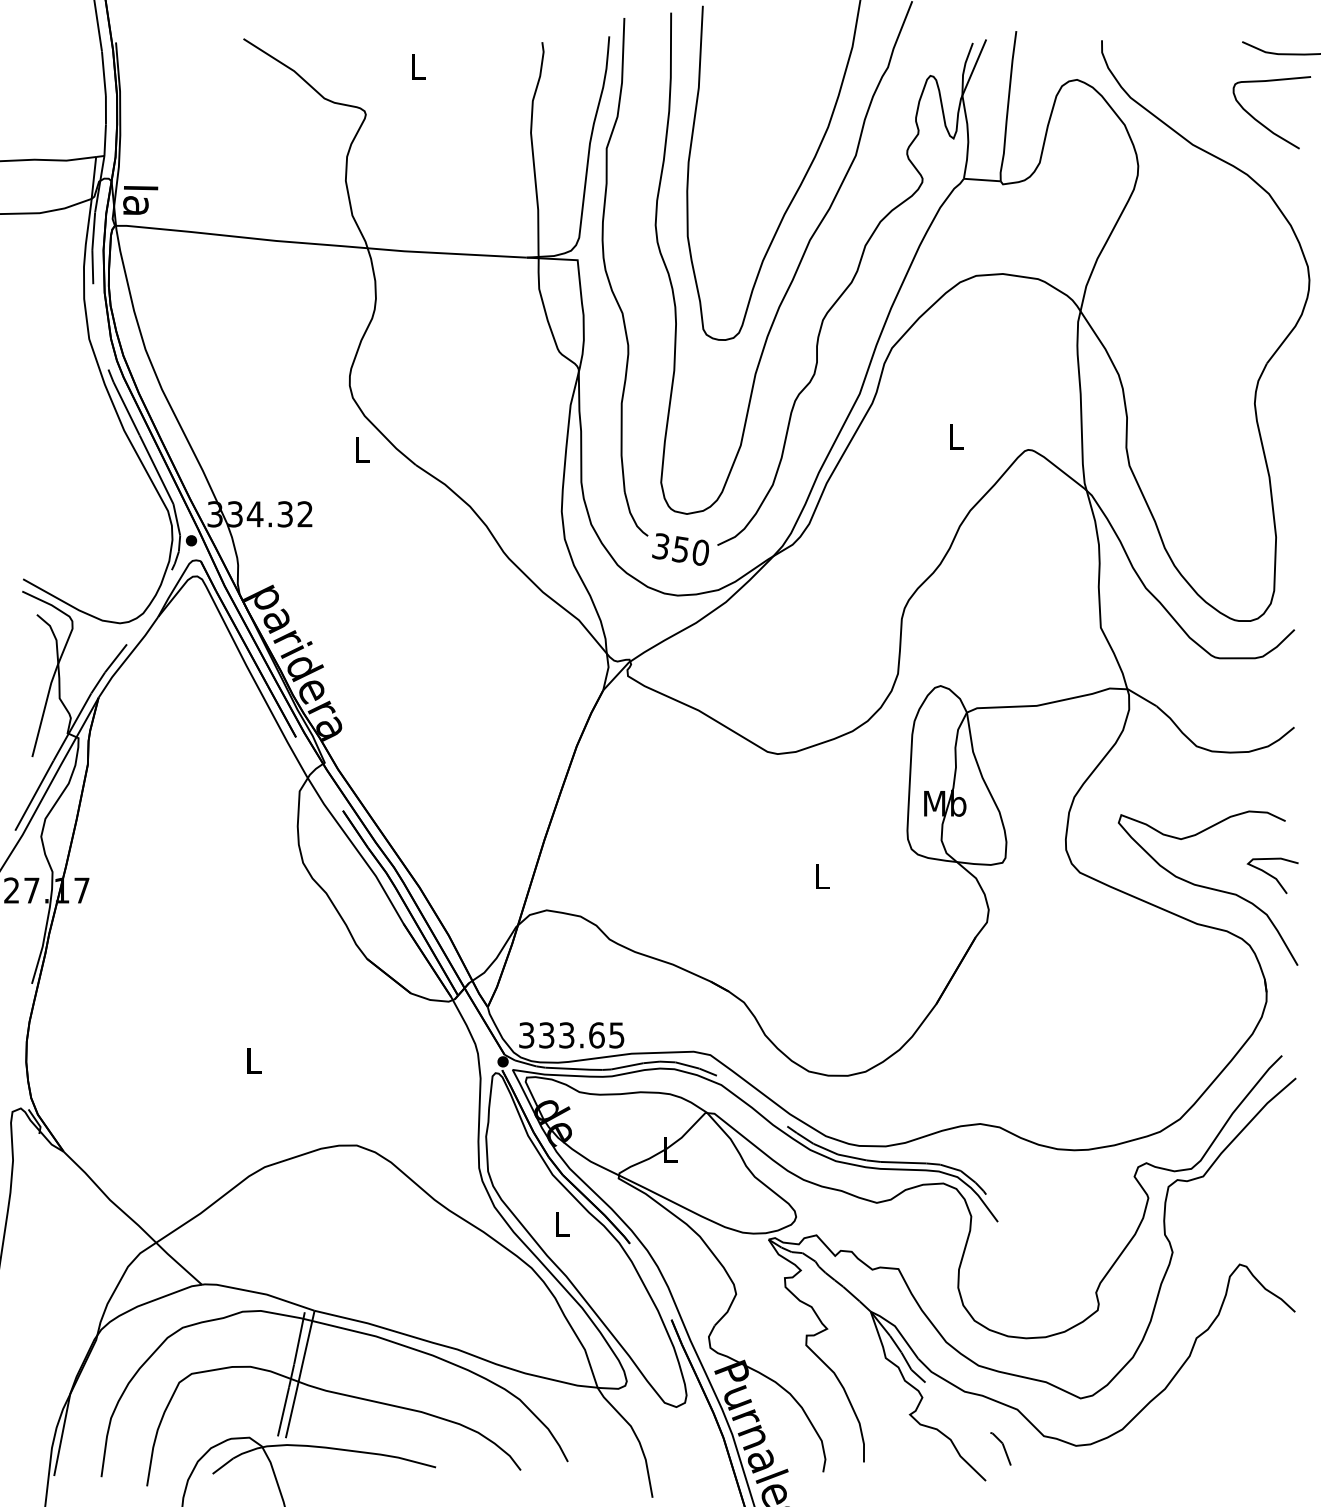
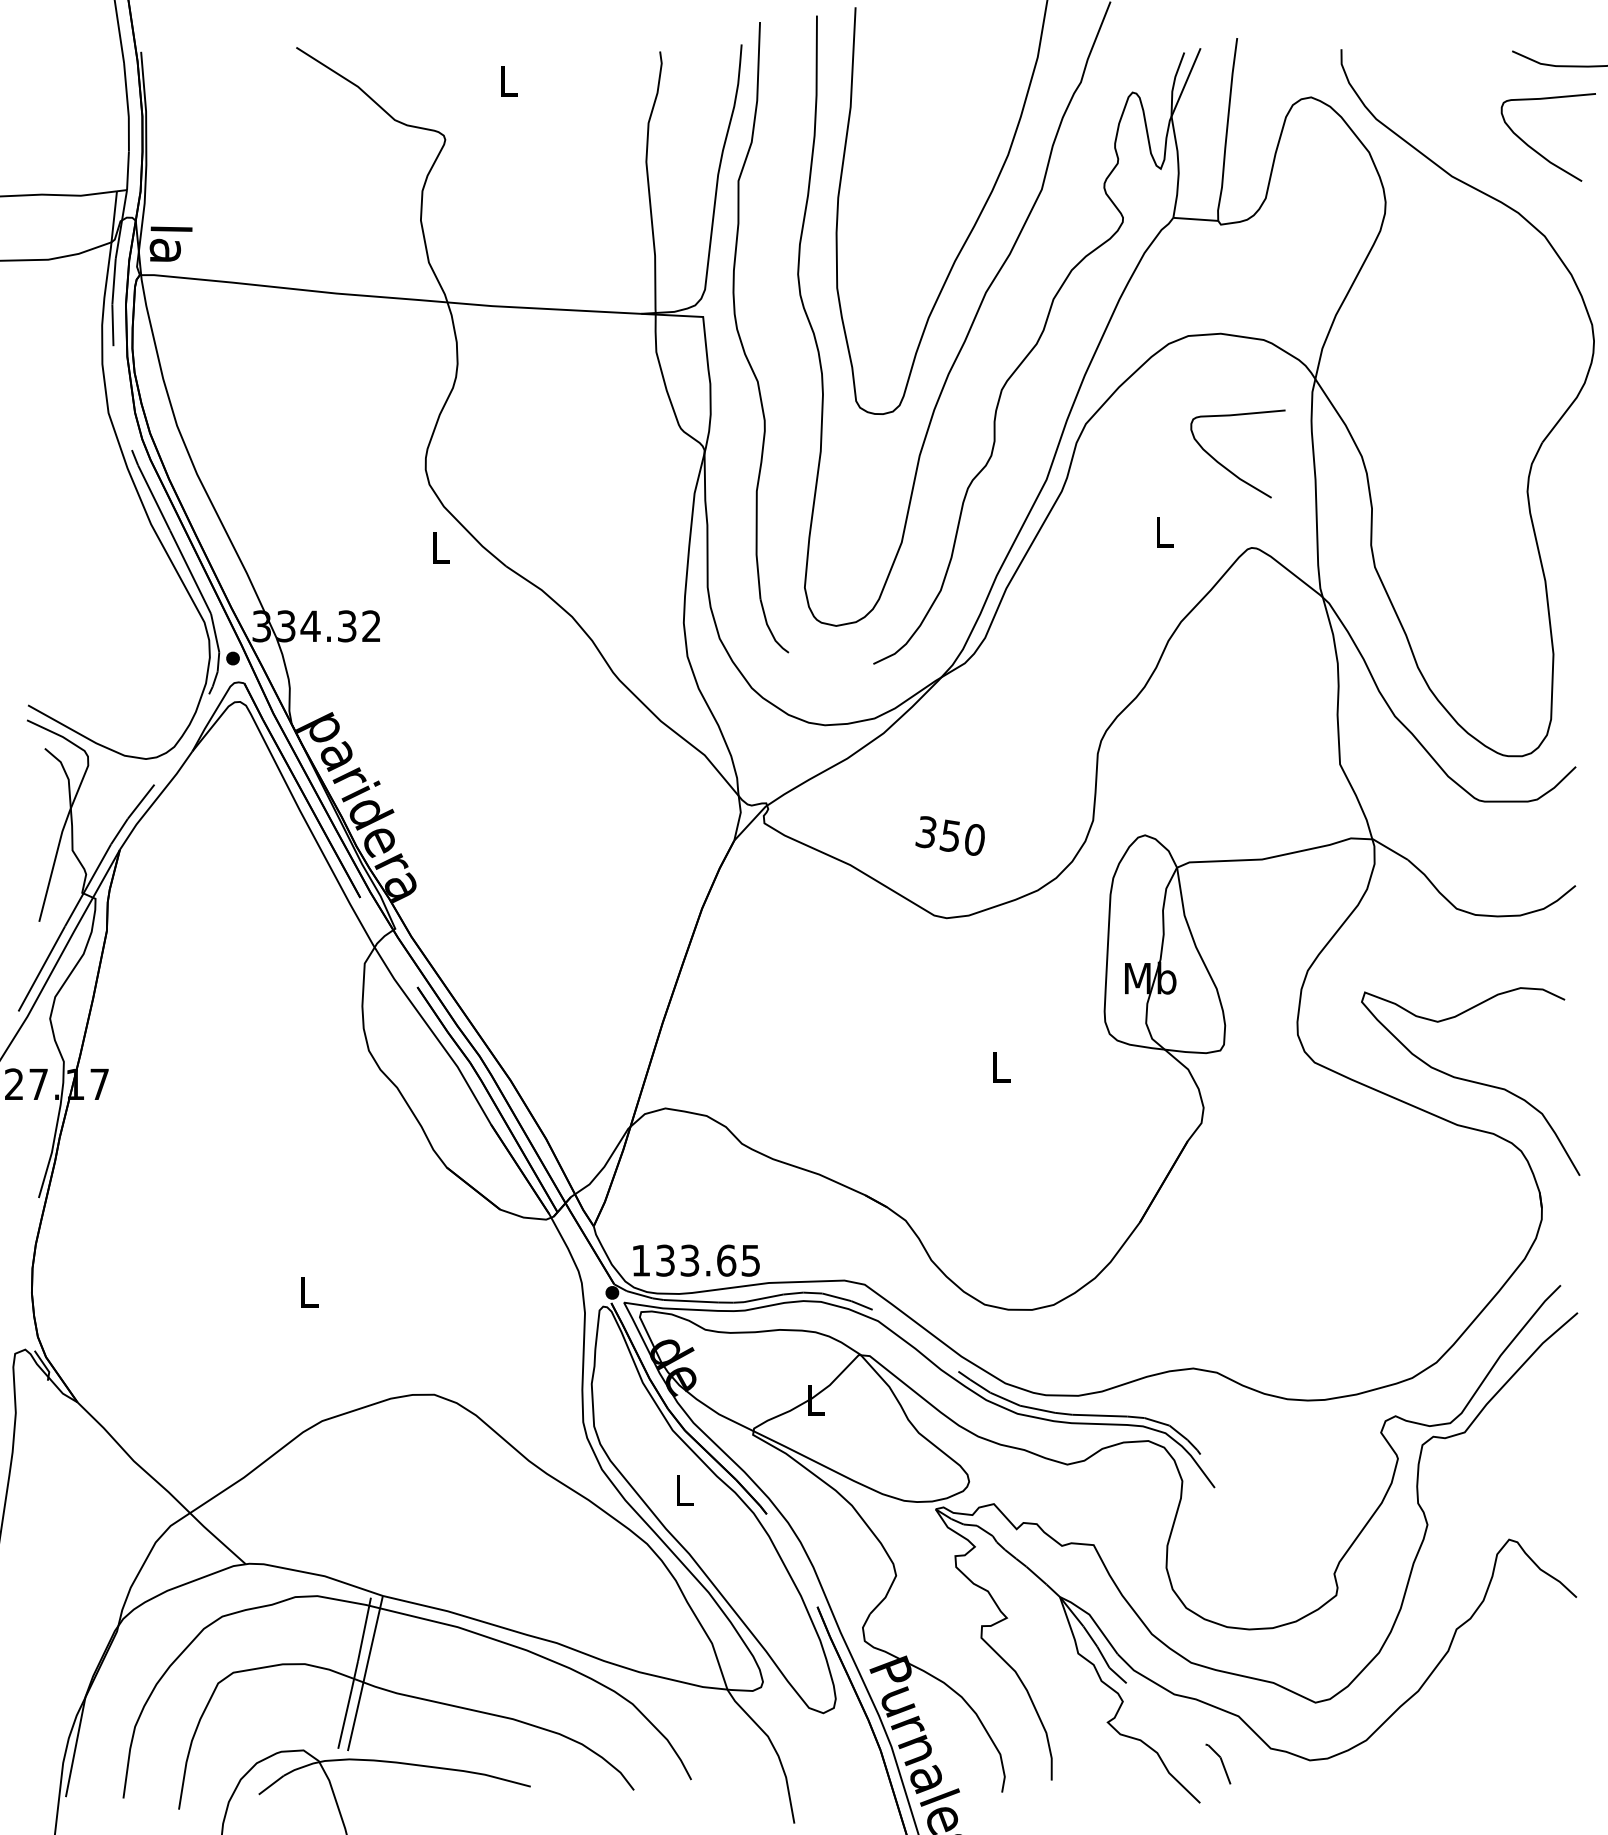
curve: (1006, 382) -> (1225, 465), added
text: (680, 549) -> (950, 835), moved
curve: (1272, 875) -> (1549, 1066), removed
text: (526, 1035) -> (640, 1260), 333.65 -> 133.65

